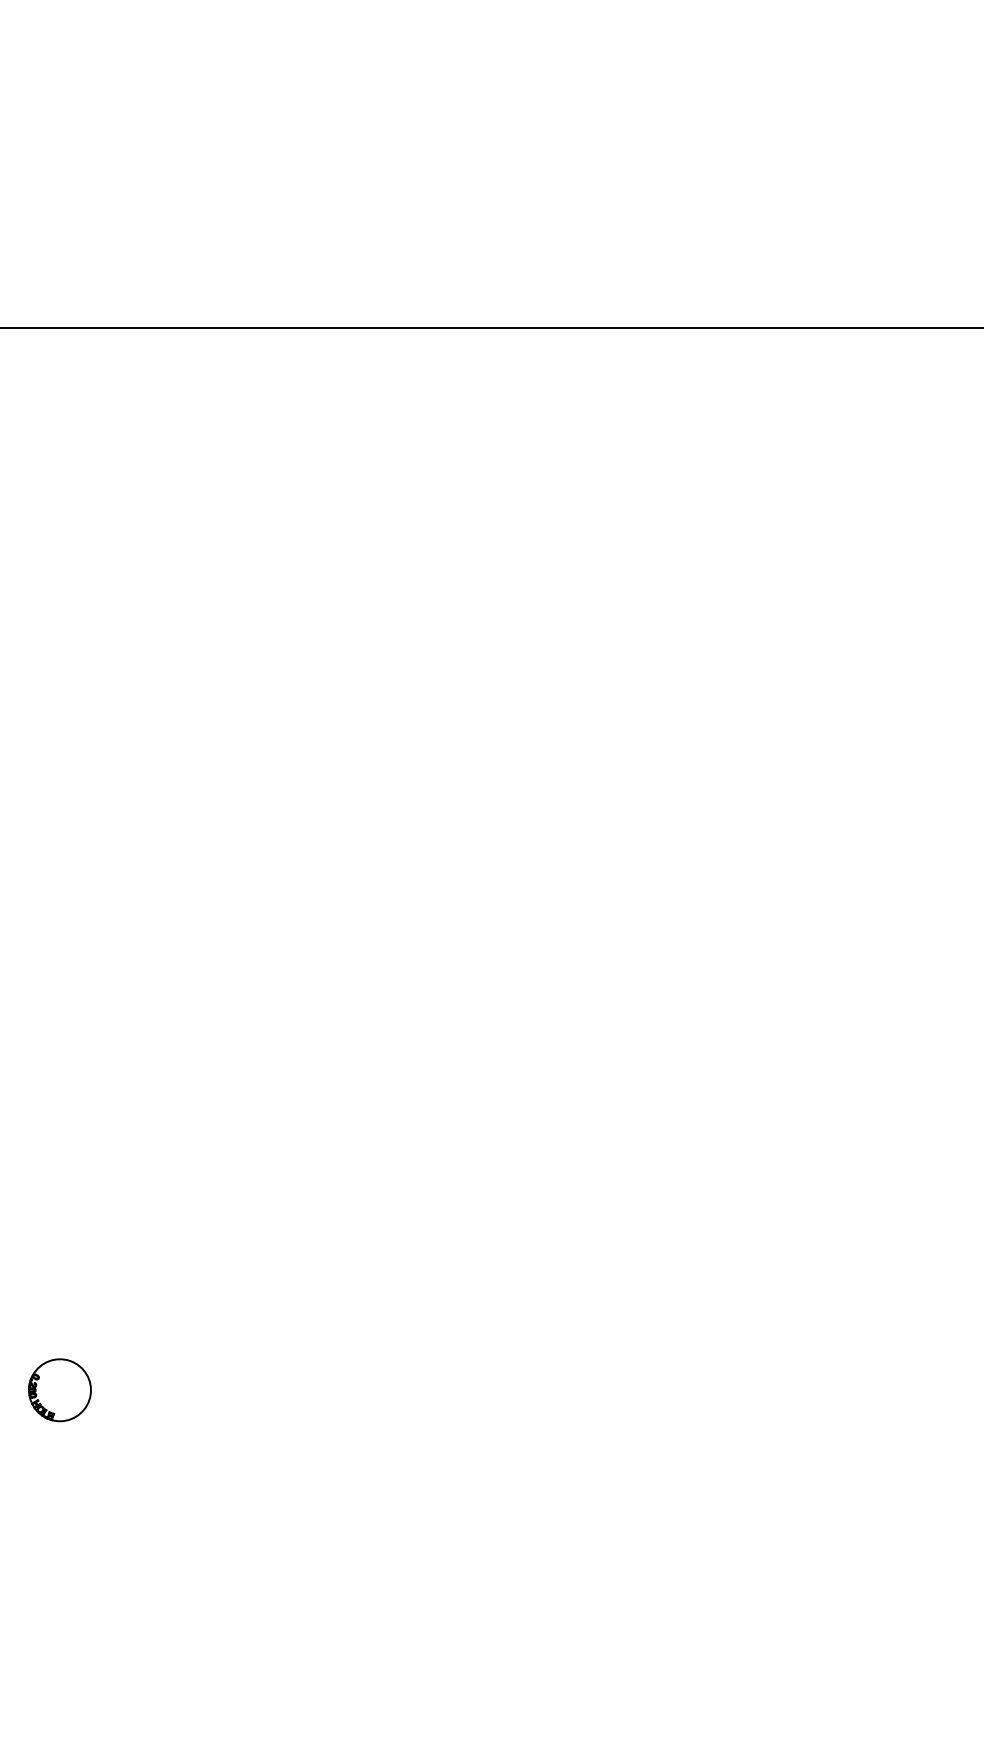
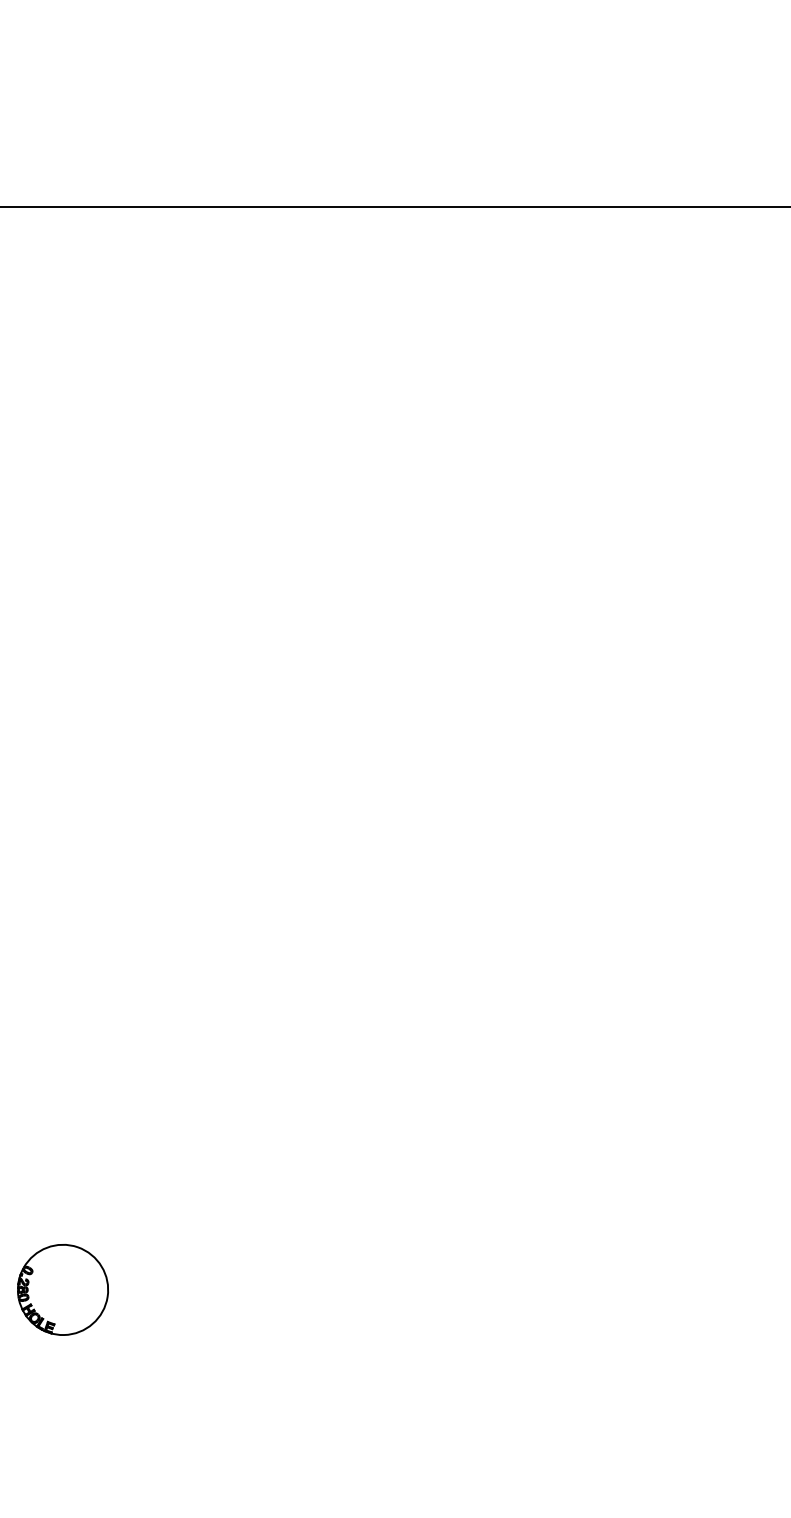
part: (59, 1390) -> (62, 1290), size x1.43

